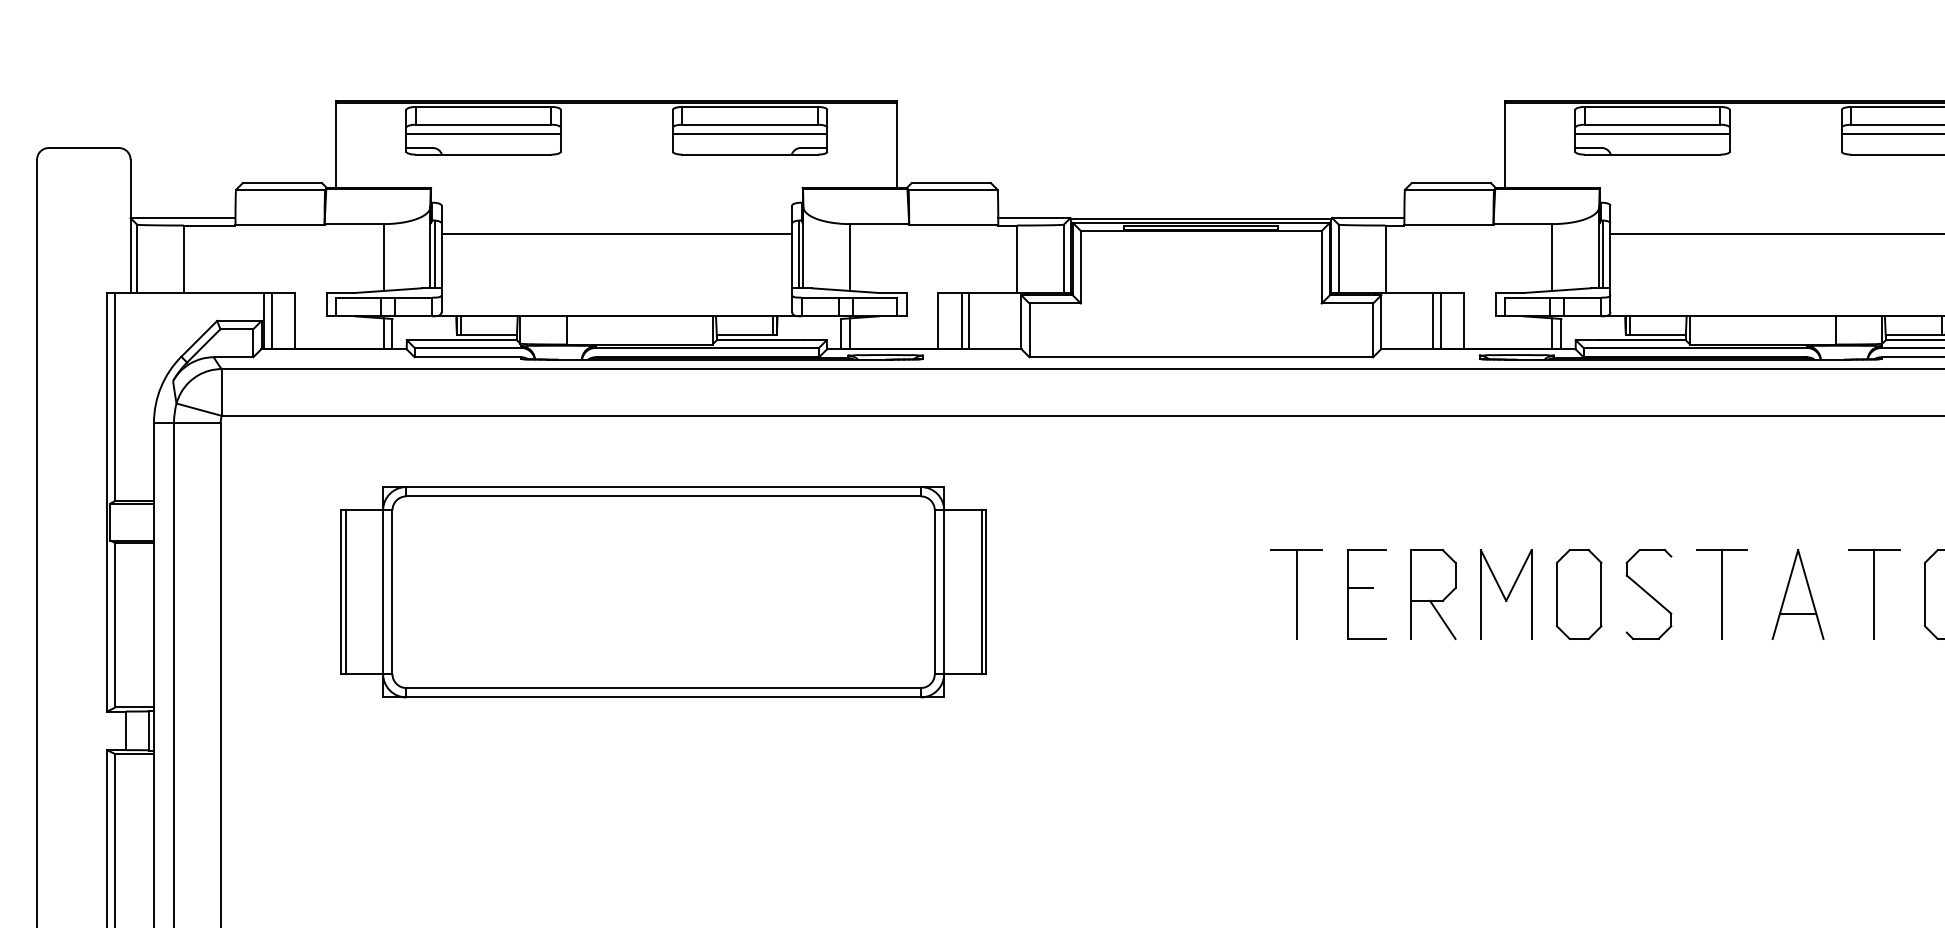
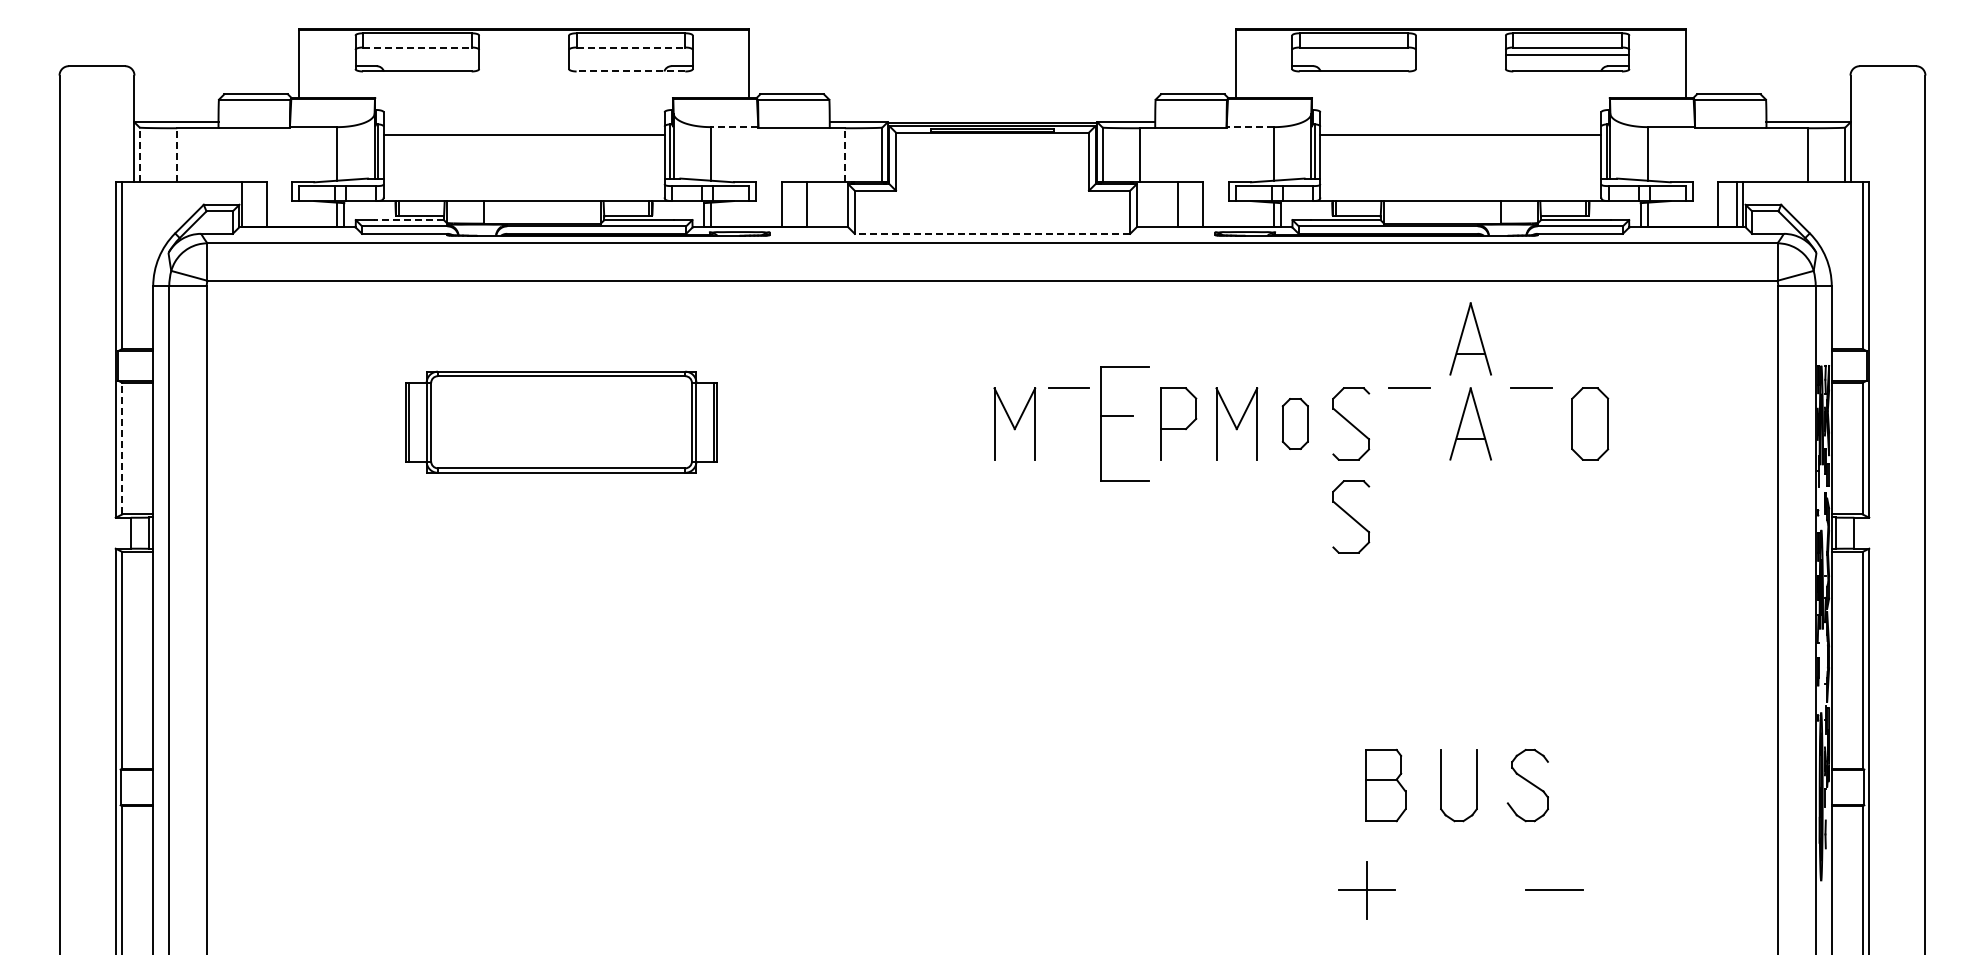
line: (483, 124) -> (417, 47), solid -> dashed
line: (750, 124) -> (631, 47), solid -> dashed
line: (483, 133) -> (417, 54), removed
line: (749, 133) -> (630, 54), removed
line: (1651, 133) -> (1353, 54), removed
line: (749, 154) -> (630, 71), solid -> dashed
line: (879, 224) -> (734, 127), solid -> dashed
line: (1523, 224) -> (1250, 127), solid -> dashed
line: (136, 258) -> (139, 154), solid -> dashed
line: (184, 258) -> (177, 154), solid -> dashed
line: (1016, 258) -> (844, 154), solid -> dashed
line: (271, 320) -> (247, 204), removed
line: (961, 320) -> (800, 204), removed
line: (1440, 320) -> (1184, 204), removed
line: (473, 340) -> (409, 220), solid -> dashed
line: (1201, 356) -> (992, 233), solid -> dashed
part: (1797, 487) -> (1470, 338), added
part: (663, 592) -> (561, 422), size x0.6
part: (1228, 593) -> (1014, 423), added
line: (1297, 593) -> (1069, 423), removed
part: (1366, 593) -> (1124, 423), size x1.6
part: (1579, 593) -> (1295, 423), size x0.7
line: (1721, 593) -> (1409, 423), removed
line: (1873, 593) -> (1531, 423), removed
line: (1442, 620) -> (1185, 444), removed
line: (115, 625) -> (122, 448), solid -> dashed
part: (1649, 709) -> (1351, 516), added

